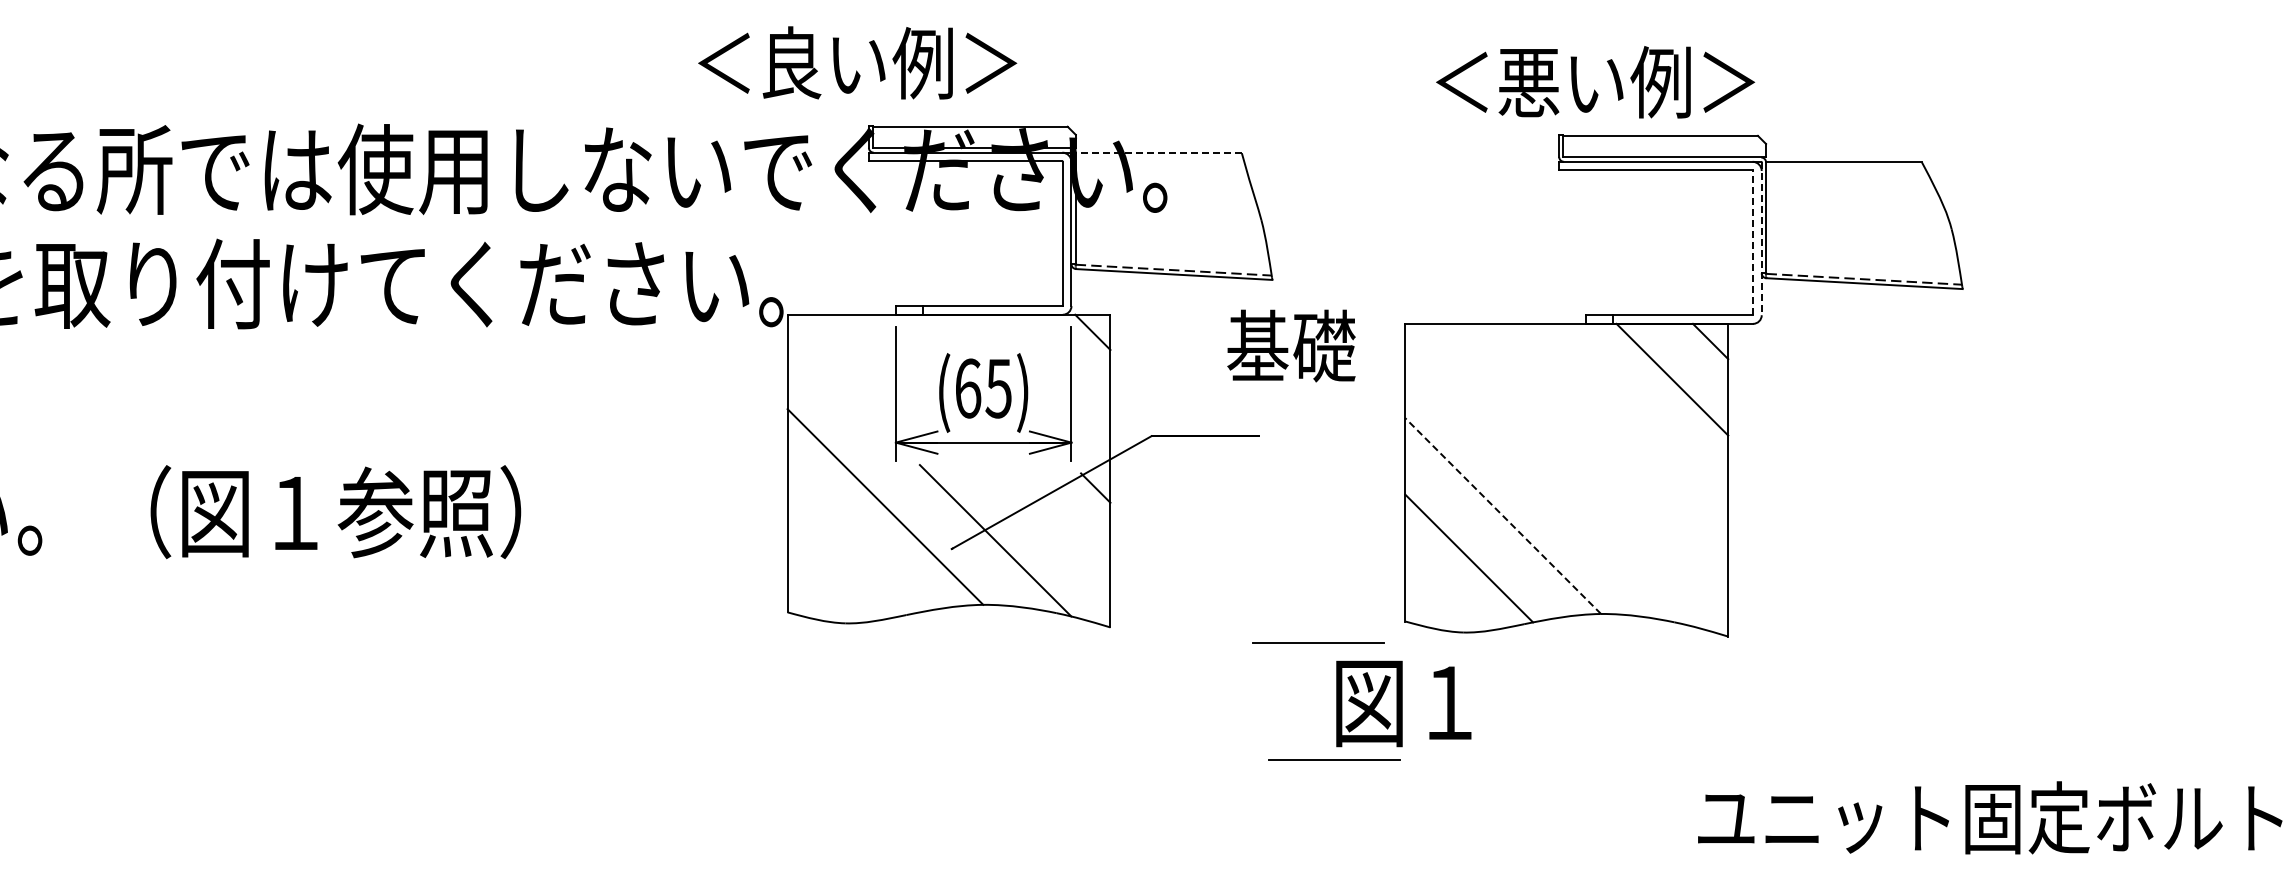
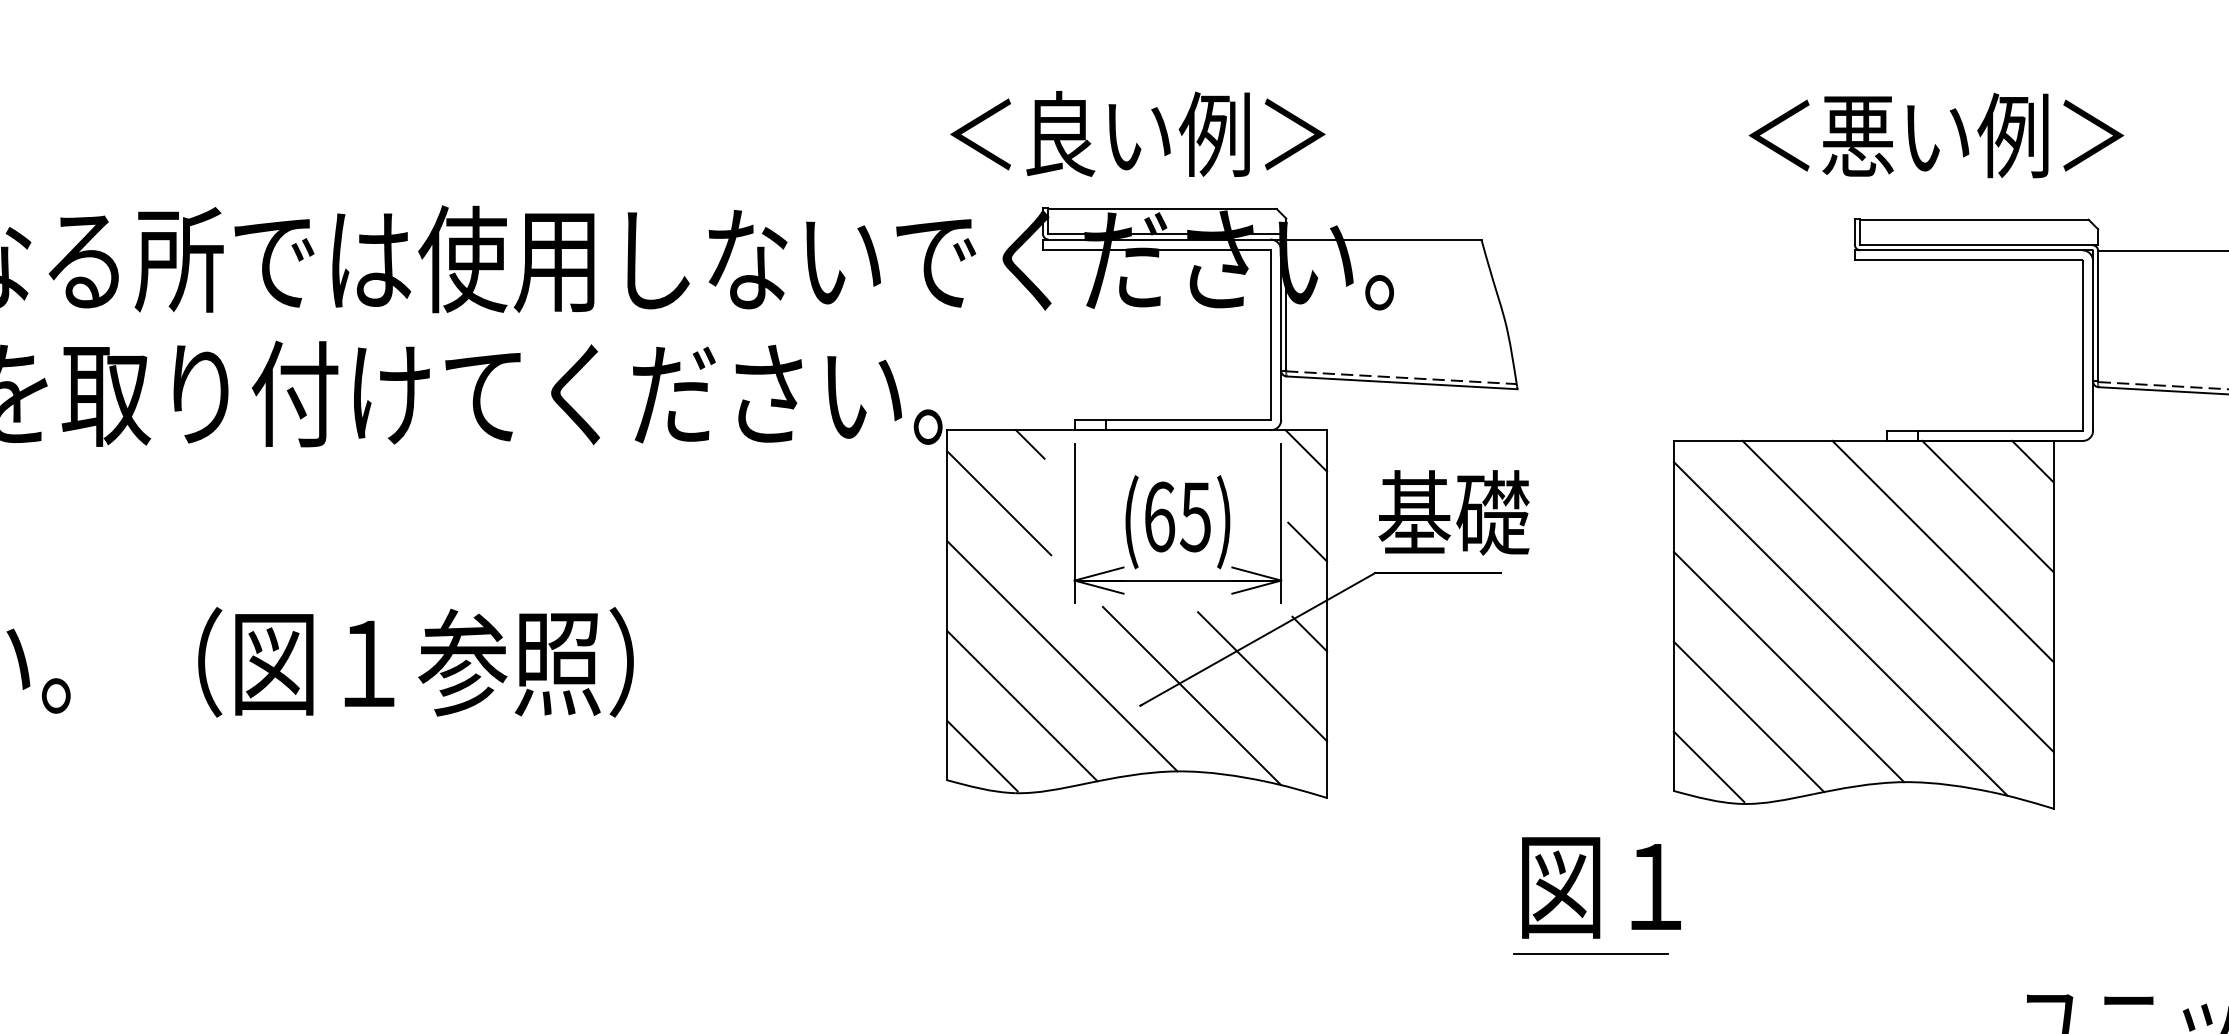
text: (857, 62) -> (1137, 133), moved
text: (1595, 82) -> (1936, 135), moved
line: (1158, 153) -> (1383, 240), dashed -> solid
line: (1761, 239) -> (2092, 341), dashed -> solid
line: (1753, 242) -> (2083, 345), dashed -> solid
line: (858, 326) -> (1030, 443), added
text: (1291, 345) -> (1454, 512), moved
line: (831, 376) -> (998, 502), added
line: (1093, 409) -> (1307, 541), added
line: (1634, 417) -> (1943, 551), added
line: (1595, 455) -> (1897, 595), added
line: (1547, 483) -> (1841, 628), added
line: (1502, 515) -> (1788, 666), dashed -> solid
line: (1055, 524) -> (1262, 676), added
line: (851, 549) -> (1022, 706), added
line: (817, 591) -> (982, 755), added
line: (1435, 600) -> (1709, 766), added
line: (1318, 642) -> (1571, 815), removed
text: (1403, 703) -> (1601, 887), moved

